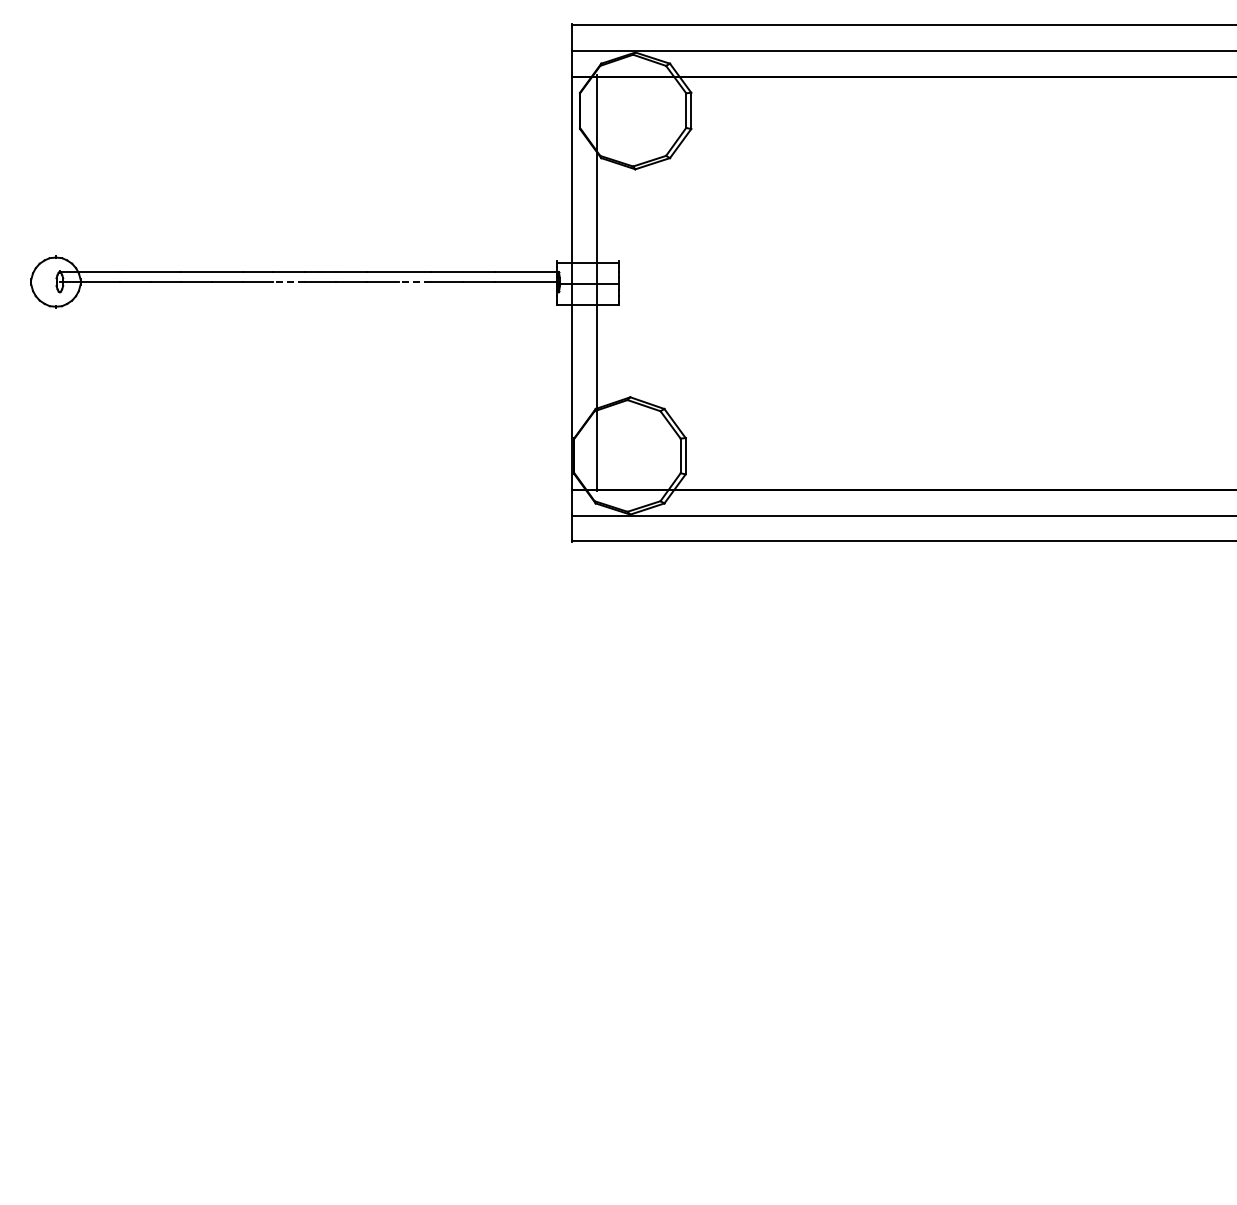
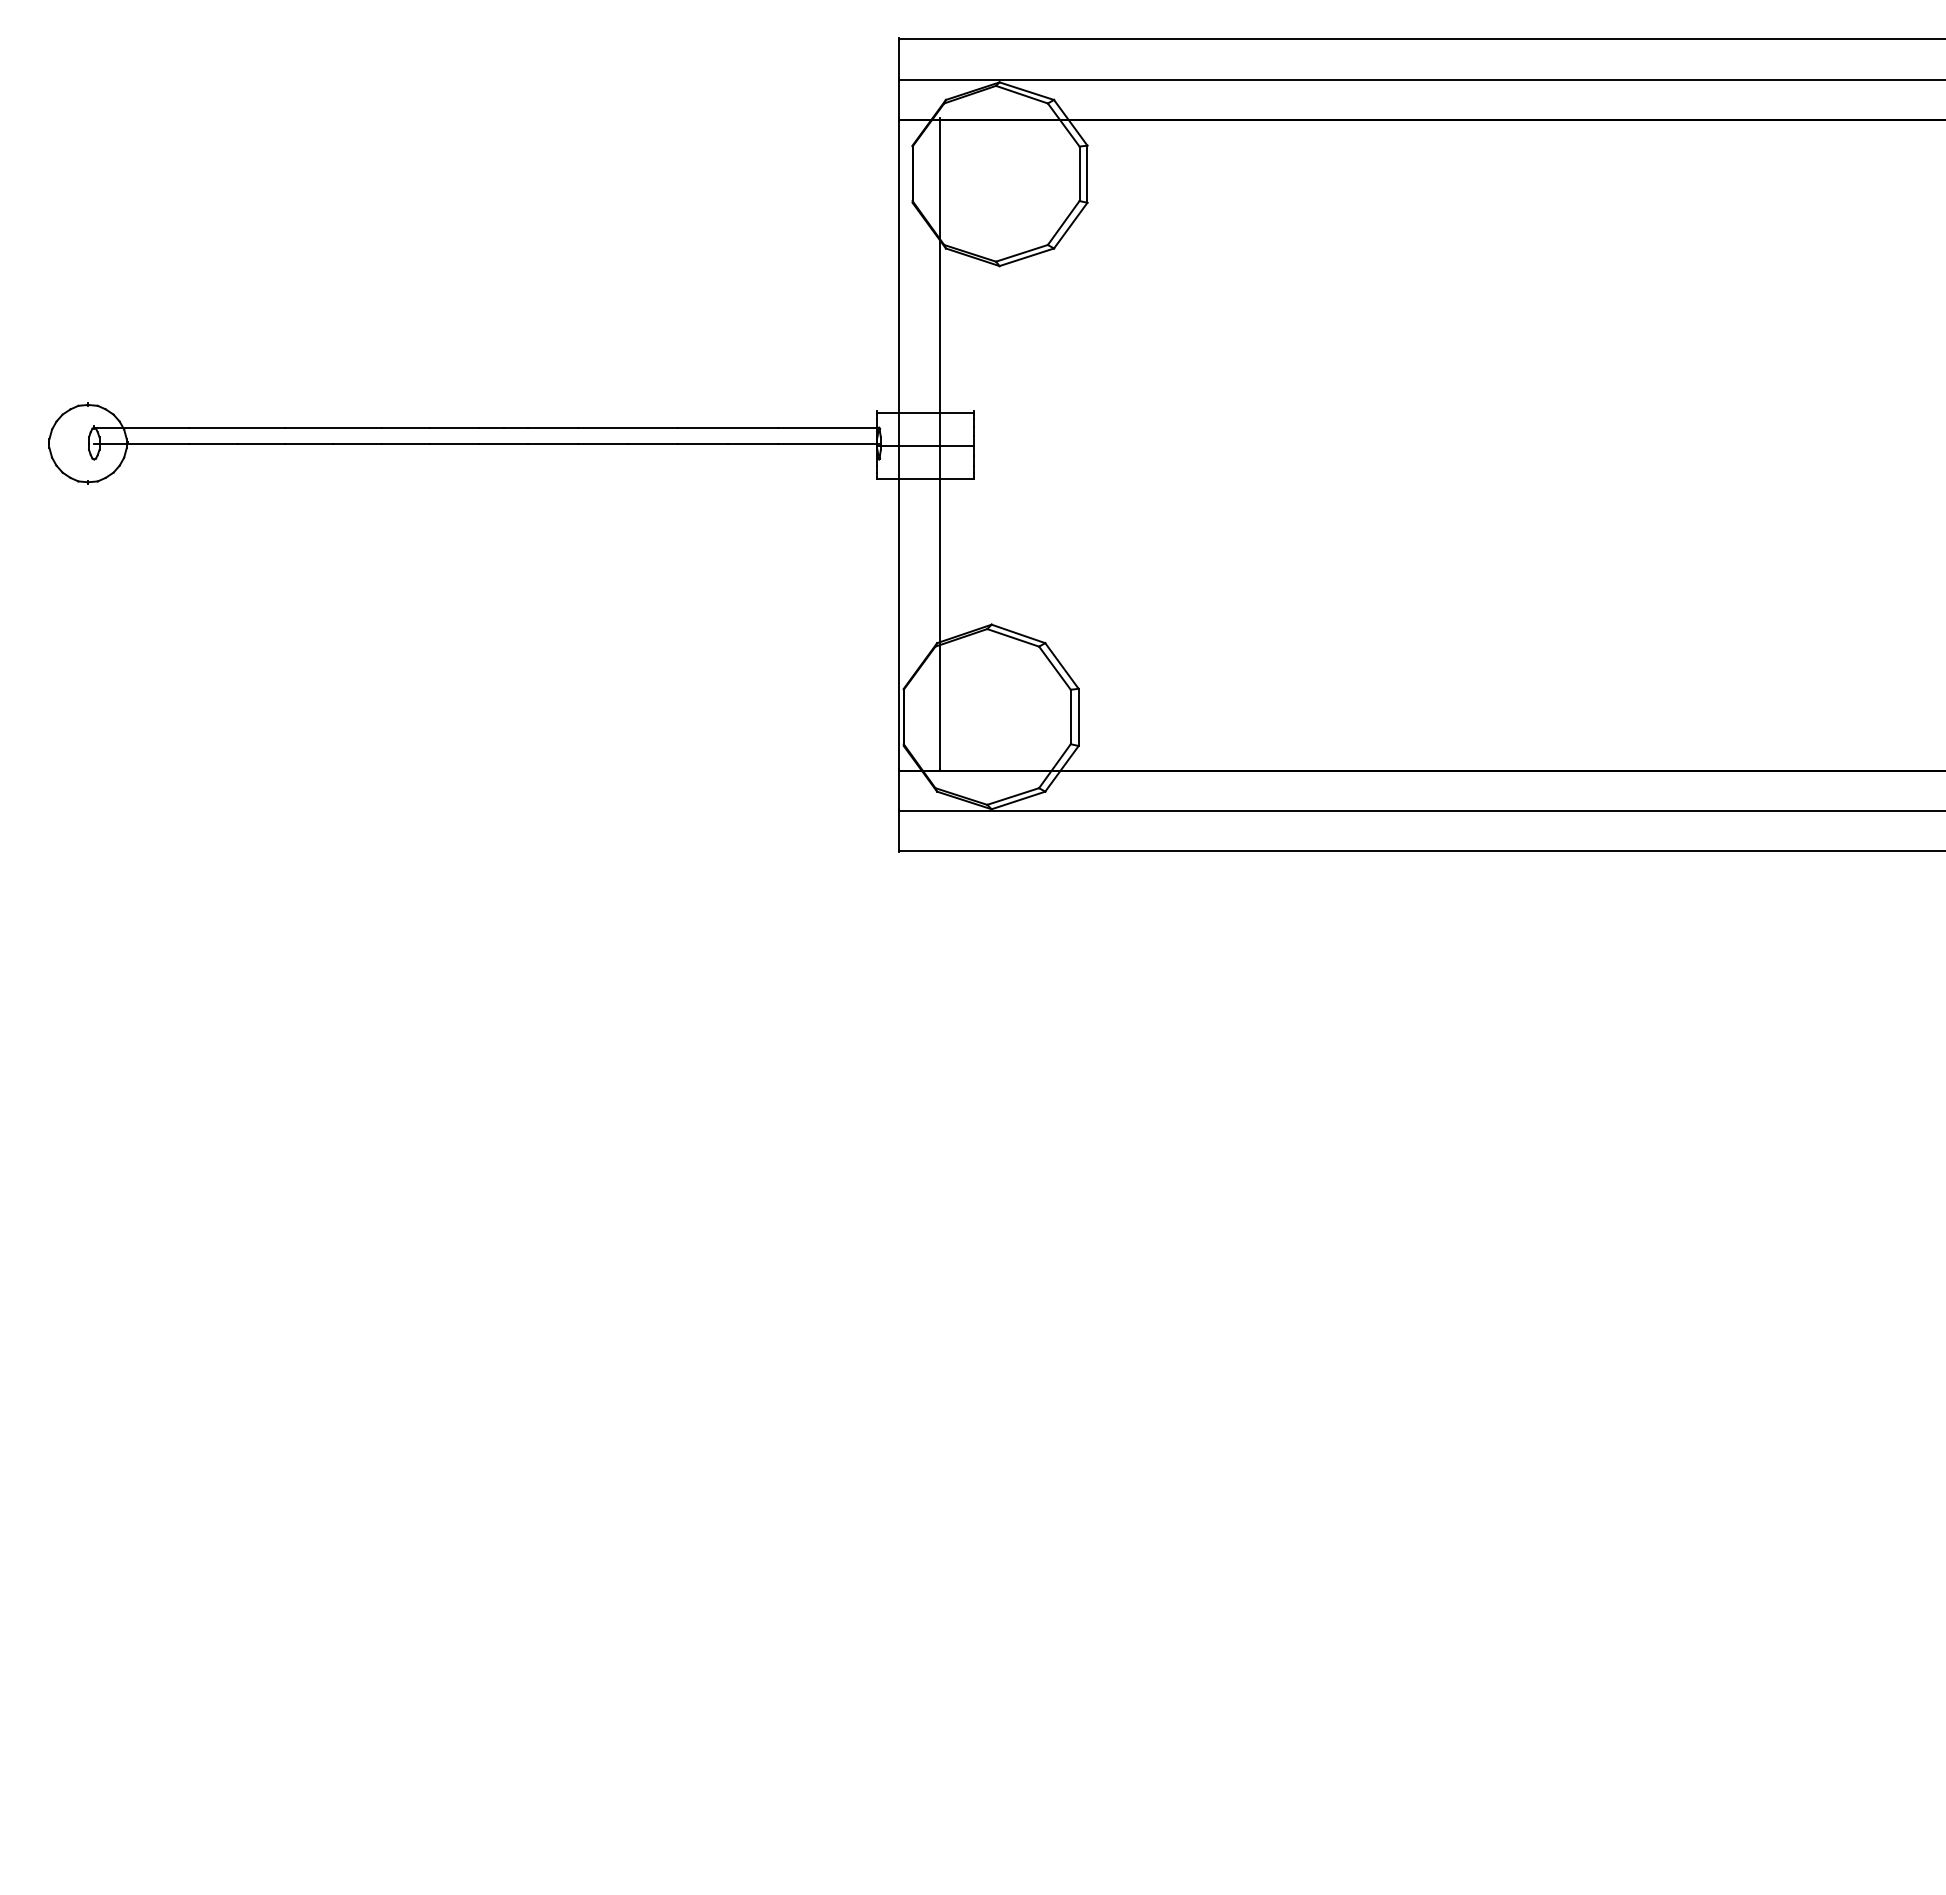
line: (288, 282) -> (453, 444), dashed -> solid
line: (414, 282) -> (652, 444), dashed -> solid

